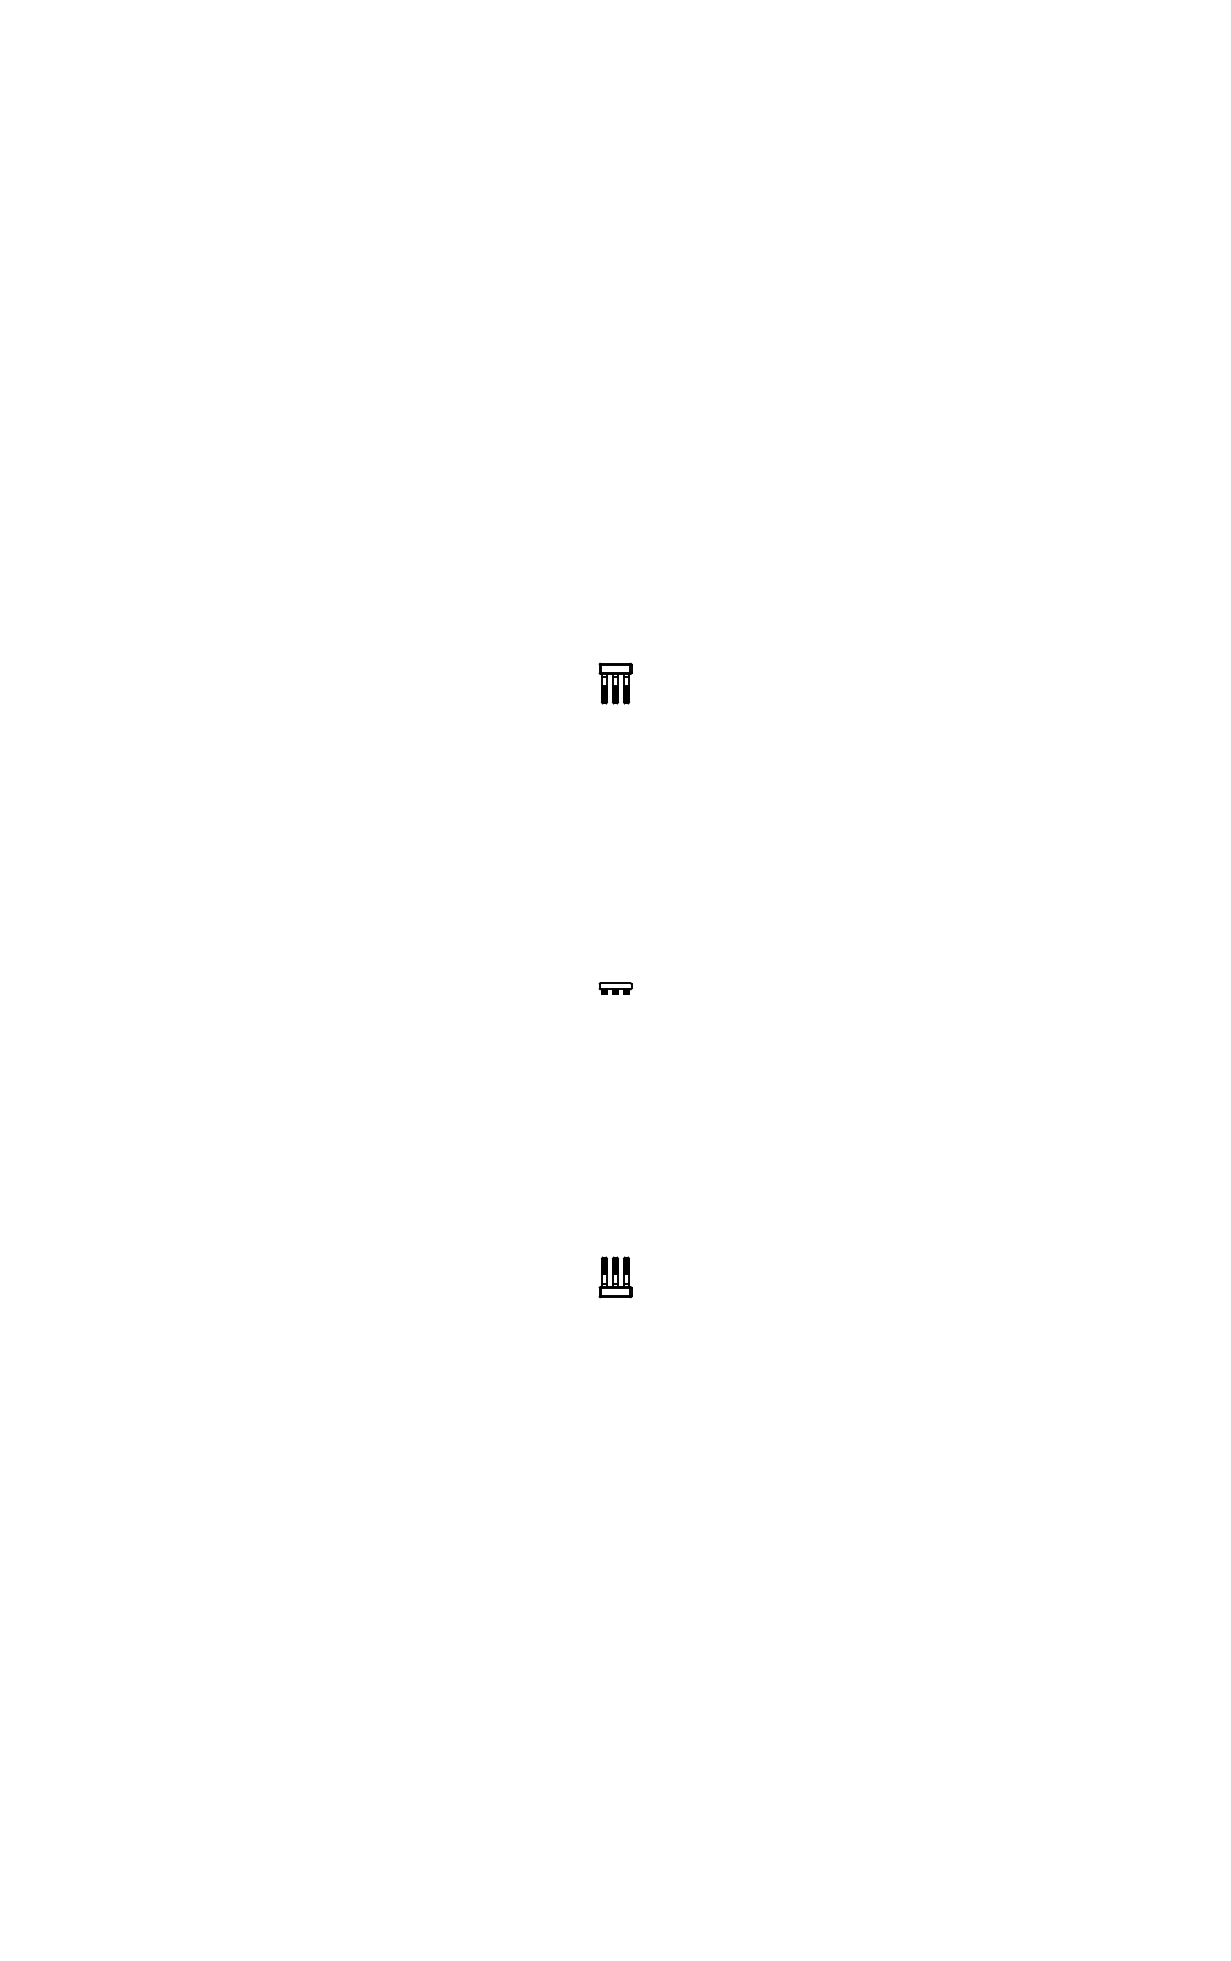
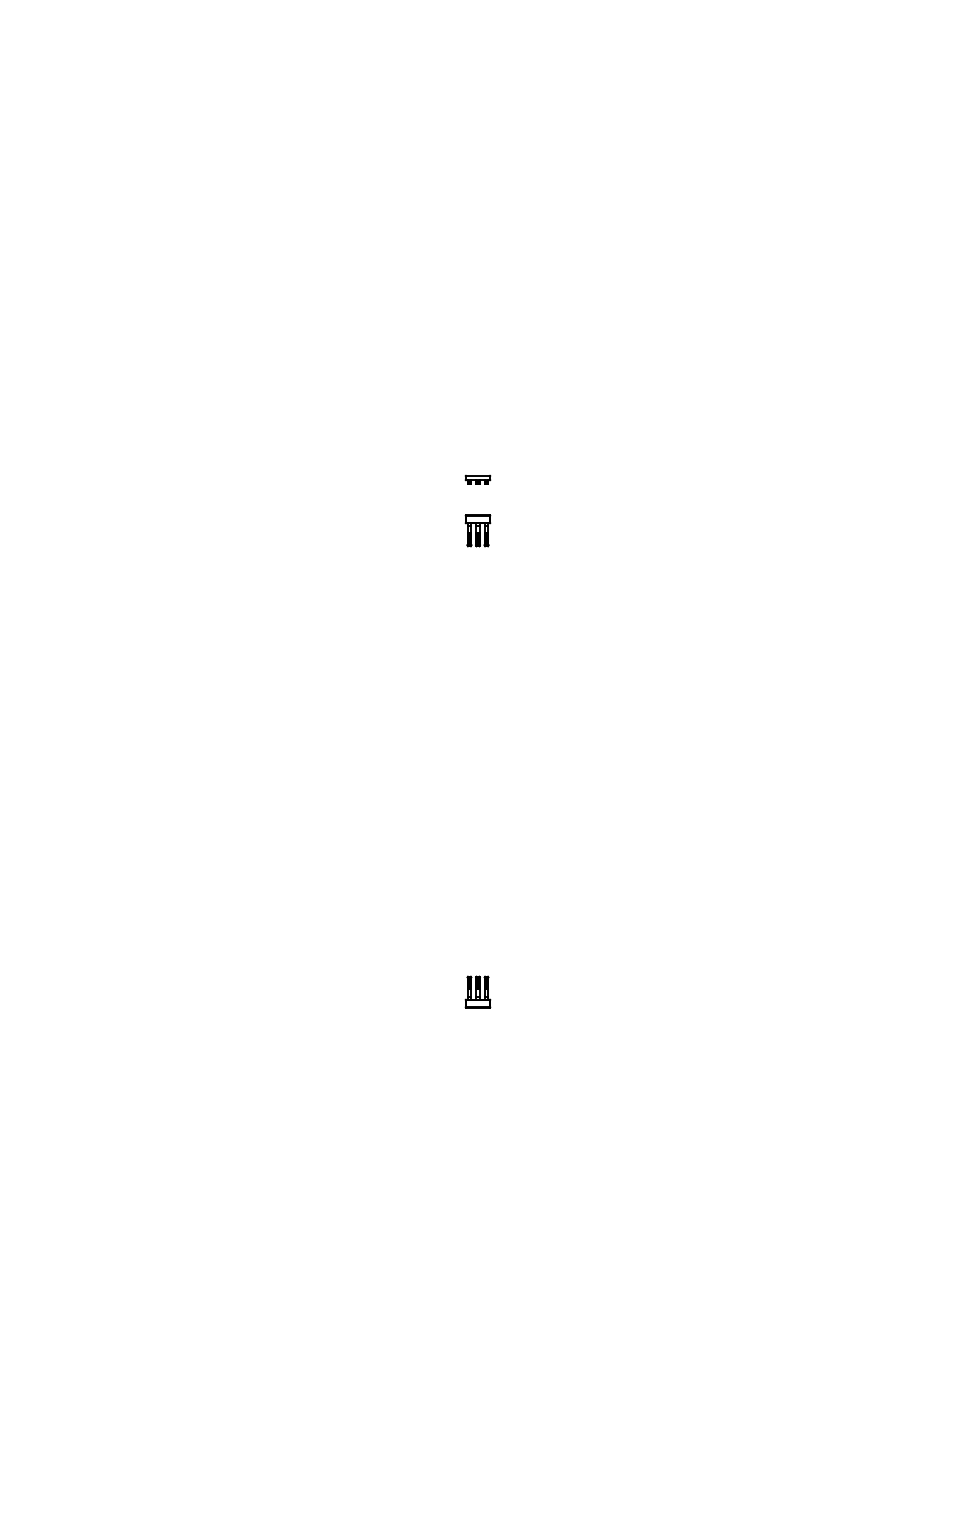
part: (614, 988) -> (477, 479), moved

